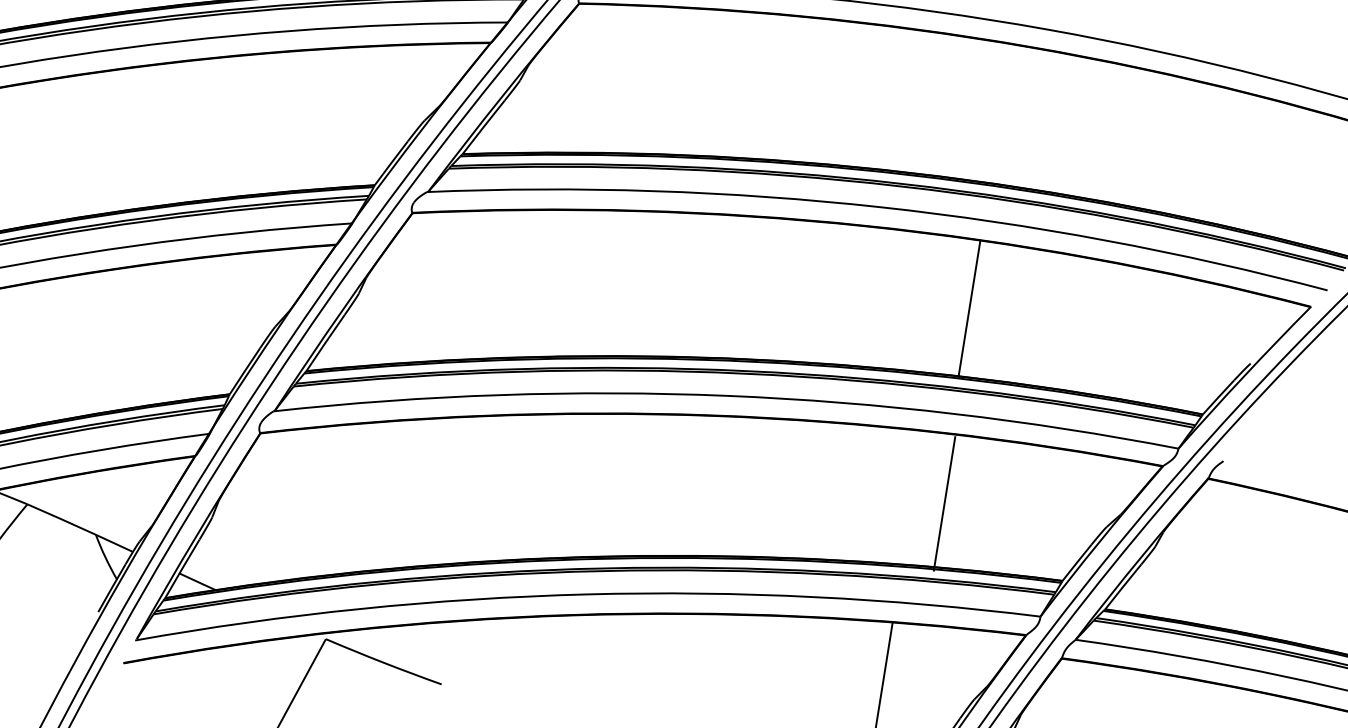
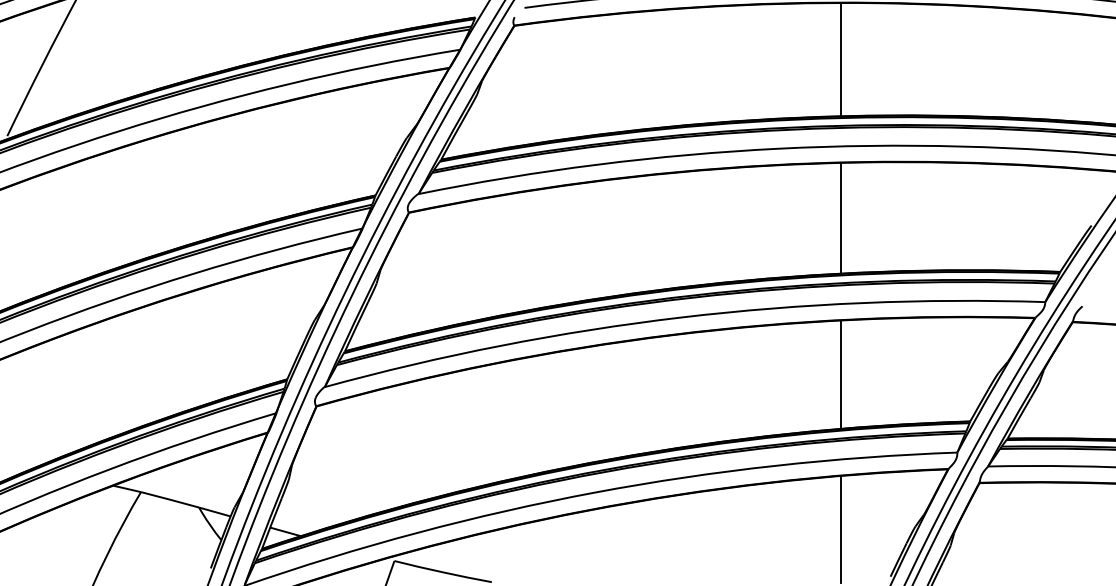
line: (975, 110) -> (841, 60), added
line: (969, 309) -> (841, 218), moved
line: (945, 503) -> (841, 375), moved

